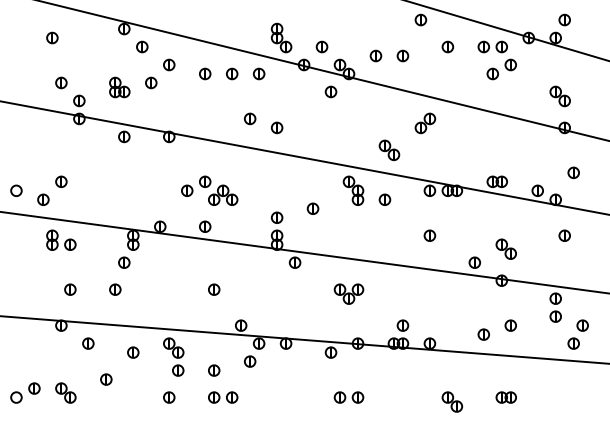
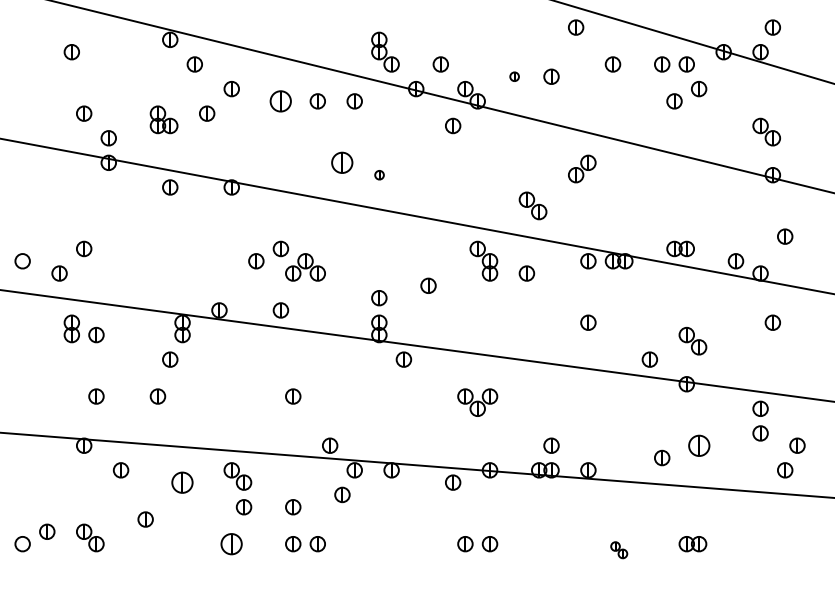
part: (375, 55) -> (513, 76), size x0.6
part: (205, 73) -> (281, 100), size x1.4
part: (250, 118) -> (342, 162), size x1.4
part: (277, 127) -> (379, 174), size x0.6
part: (510, 325) -> (698, 445), size x1.4
part: (133, 352) -> (182, 482), size x1.4
part: (169, 397) -> (232, 544), size x1.4
part: (452, 401) -> (619, 549), size x0.6

